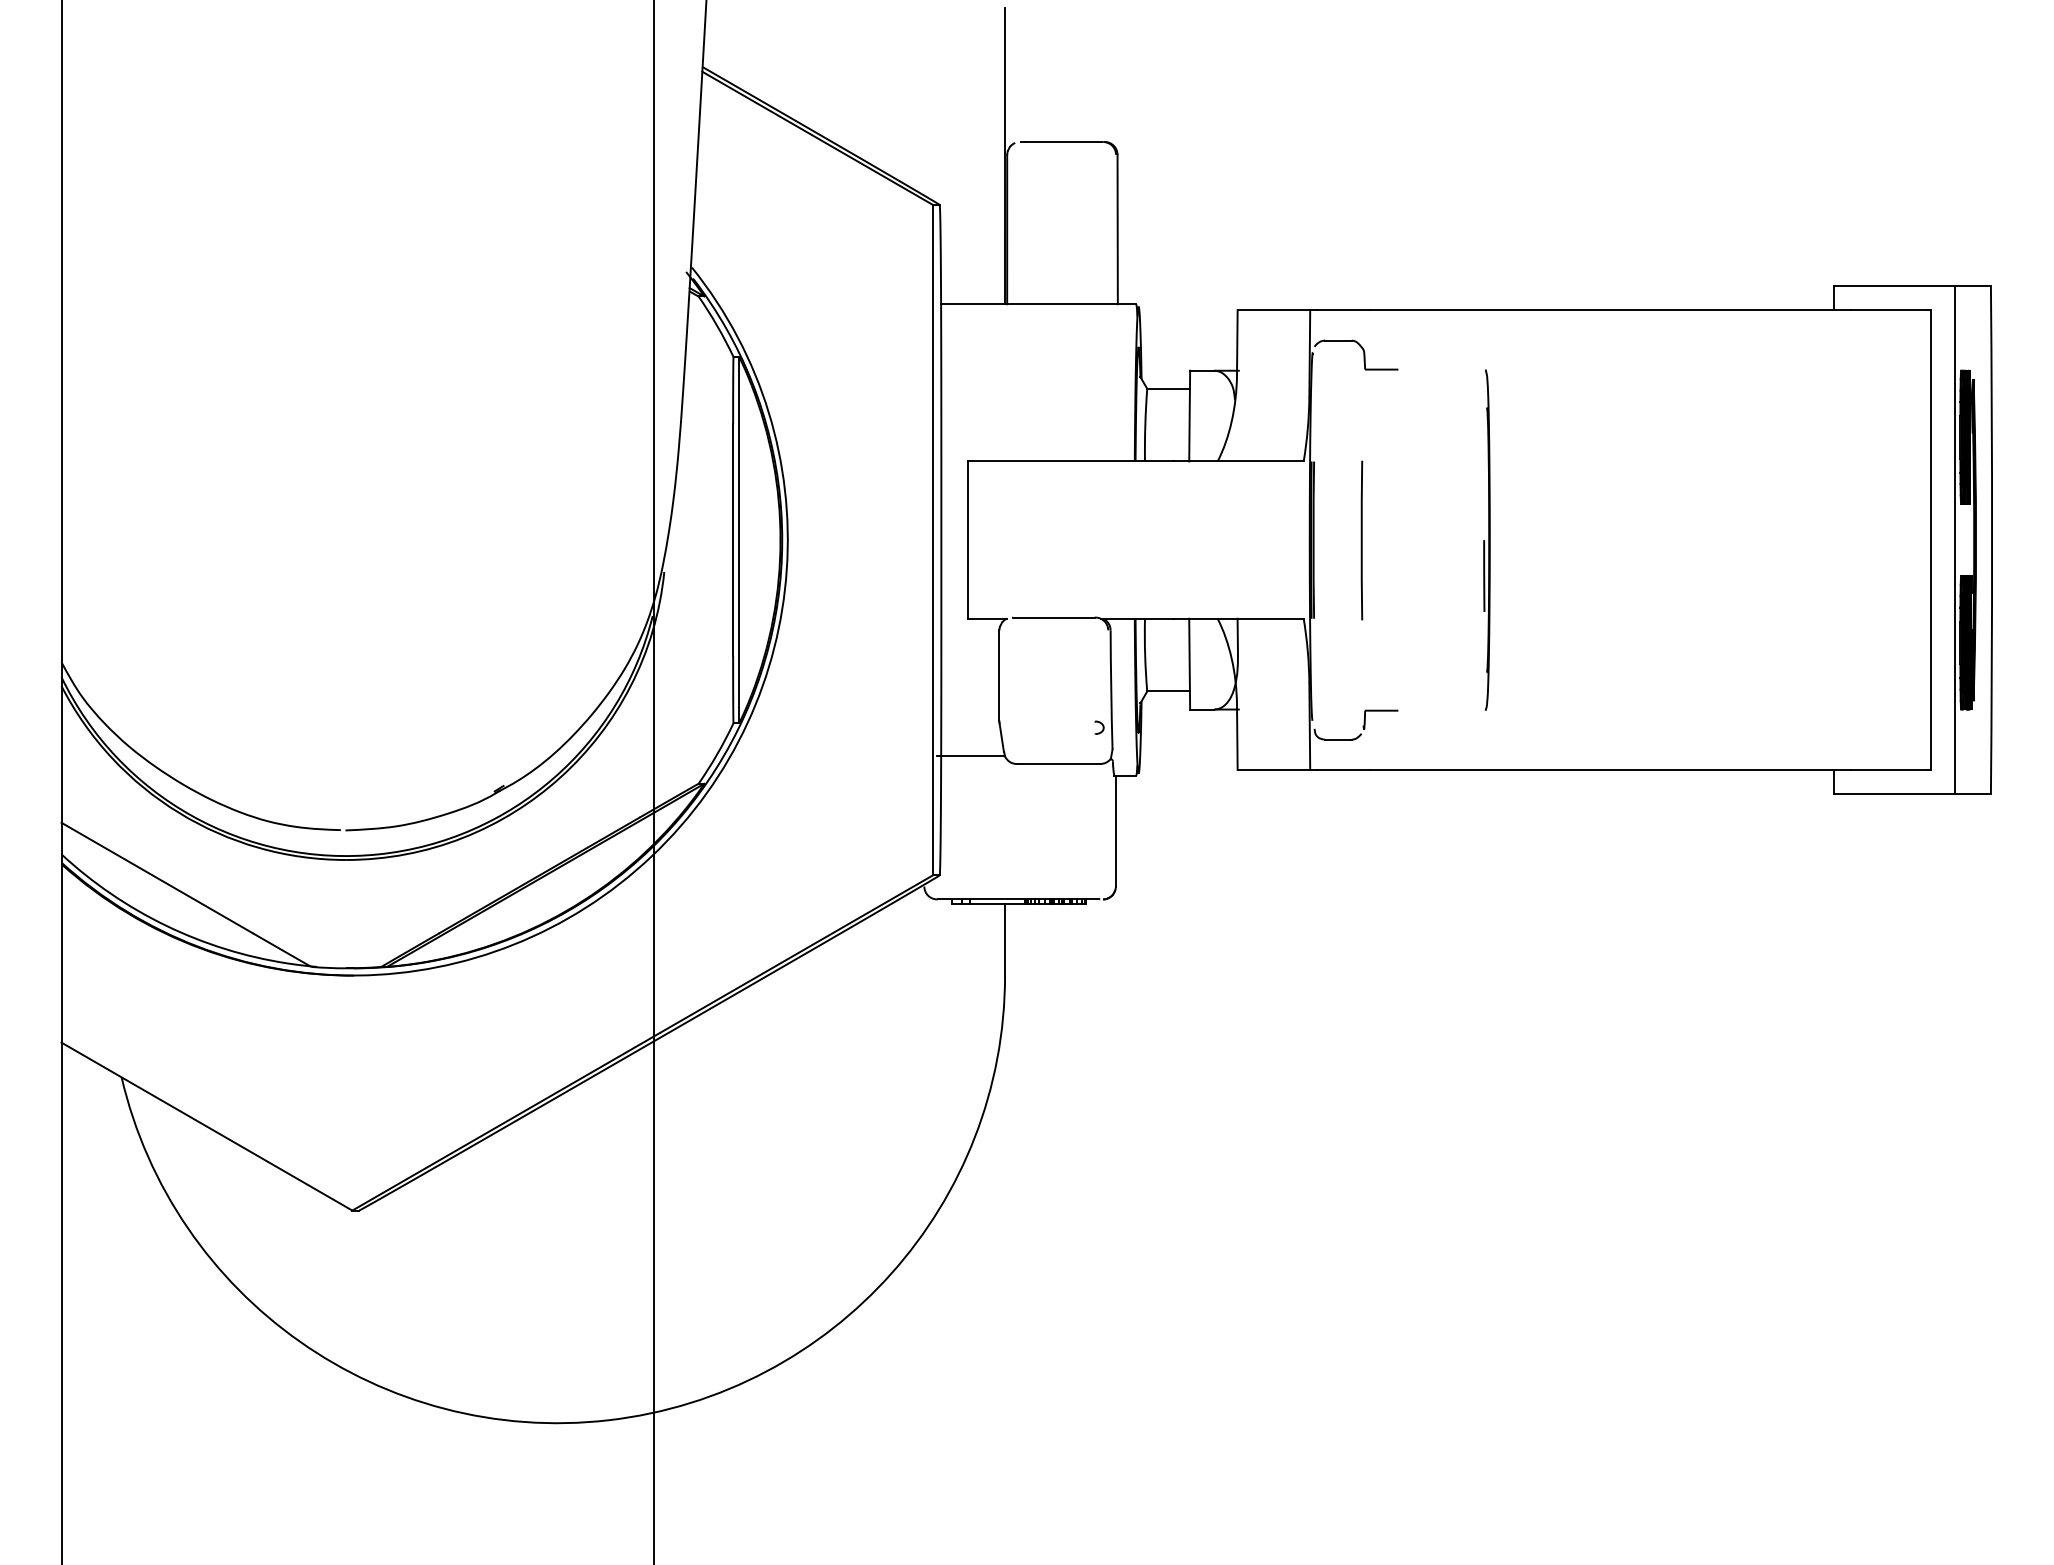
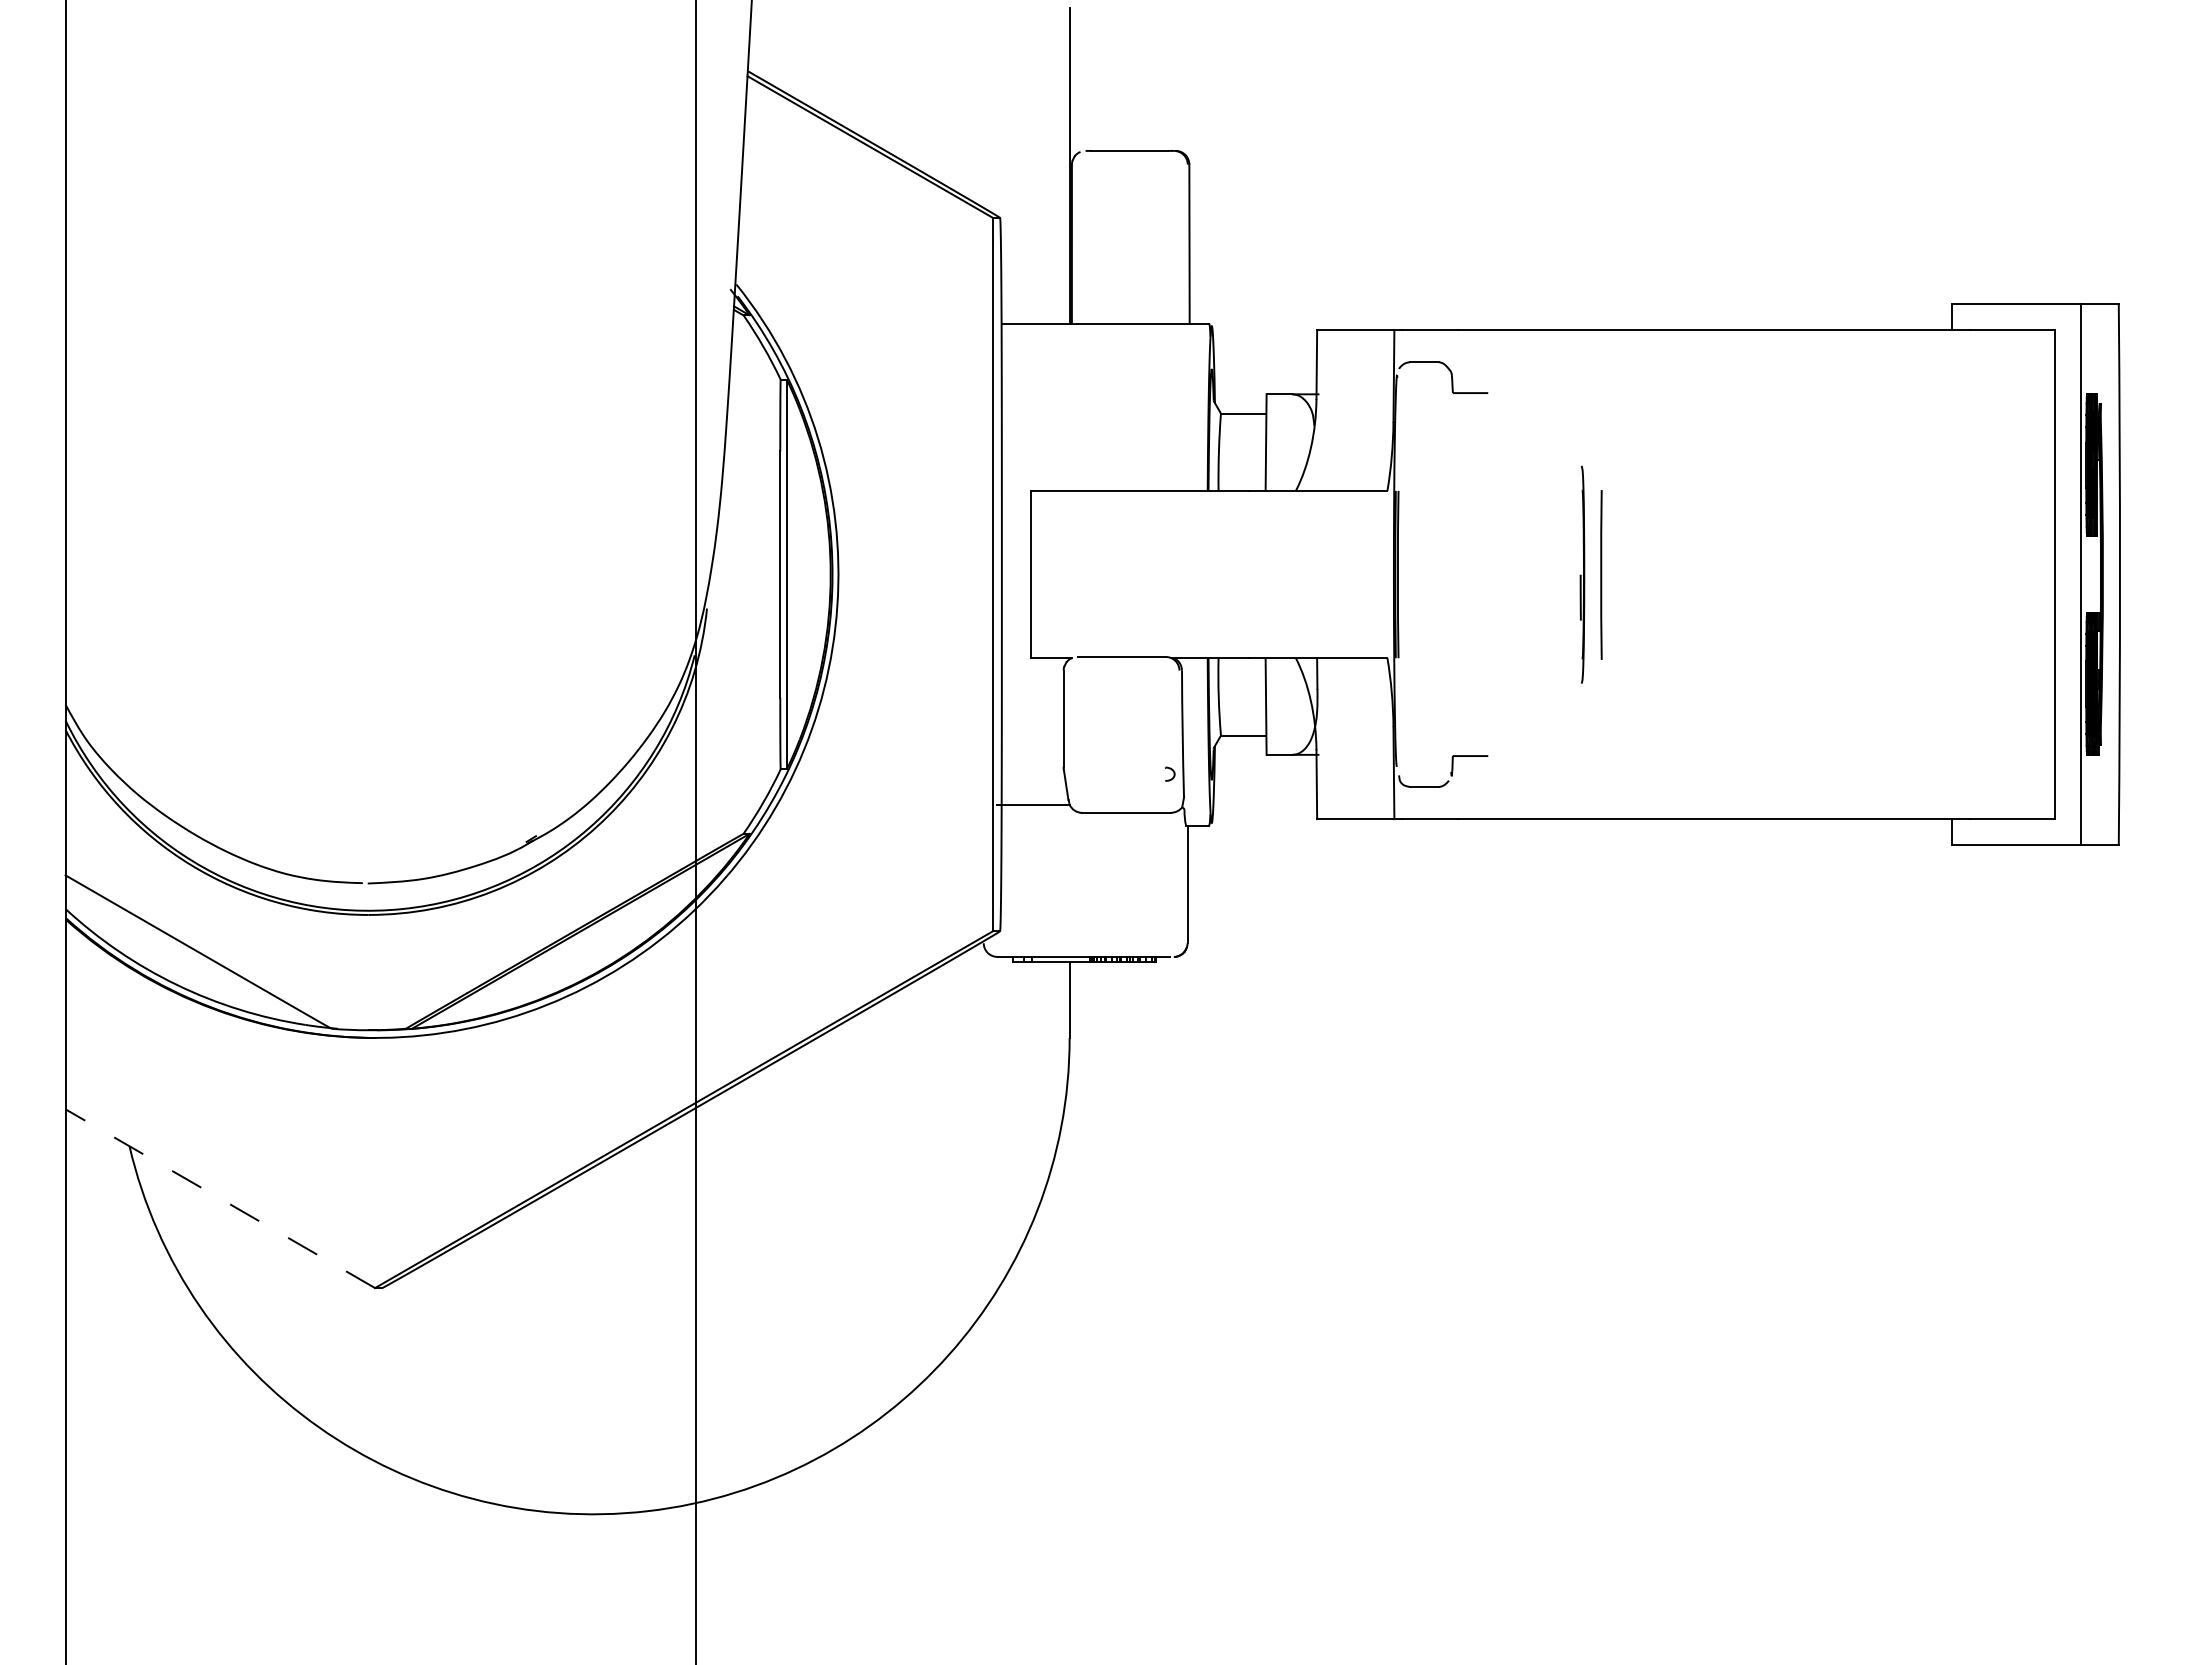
line: (1362, 540) -> (1601, 574), moved
part: (1486, 540) -> (1582, 574), size x0.6
line: (207, 1126) -> (220, 1198), solid -> dashed

